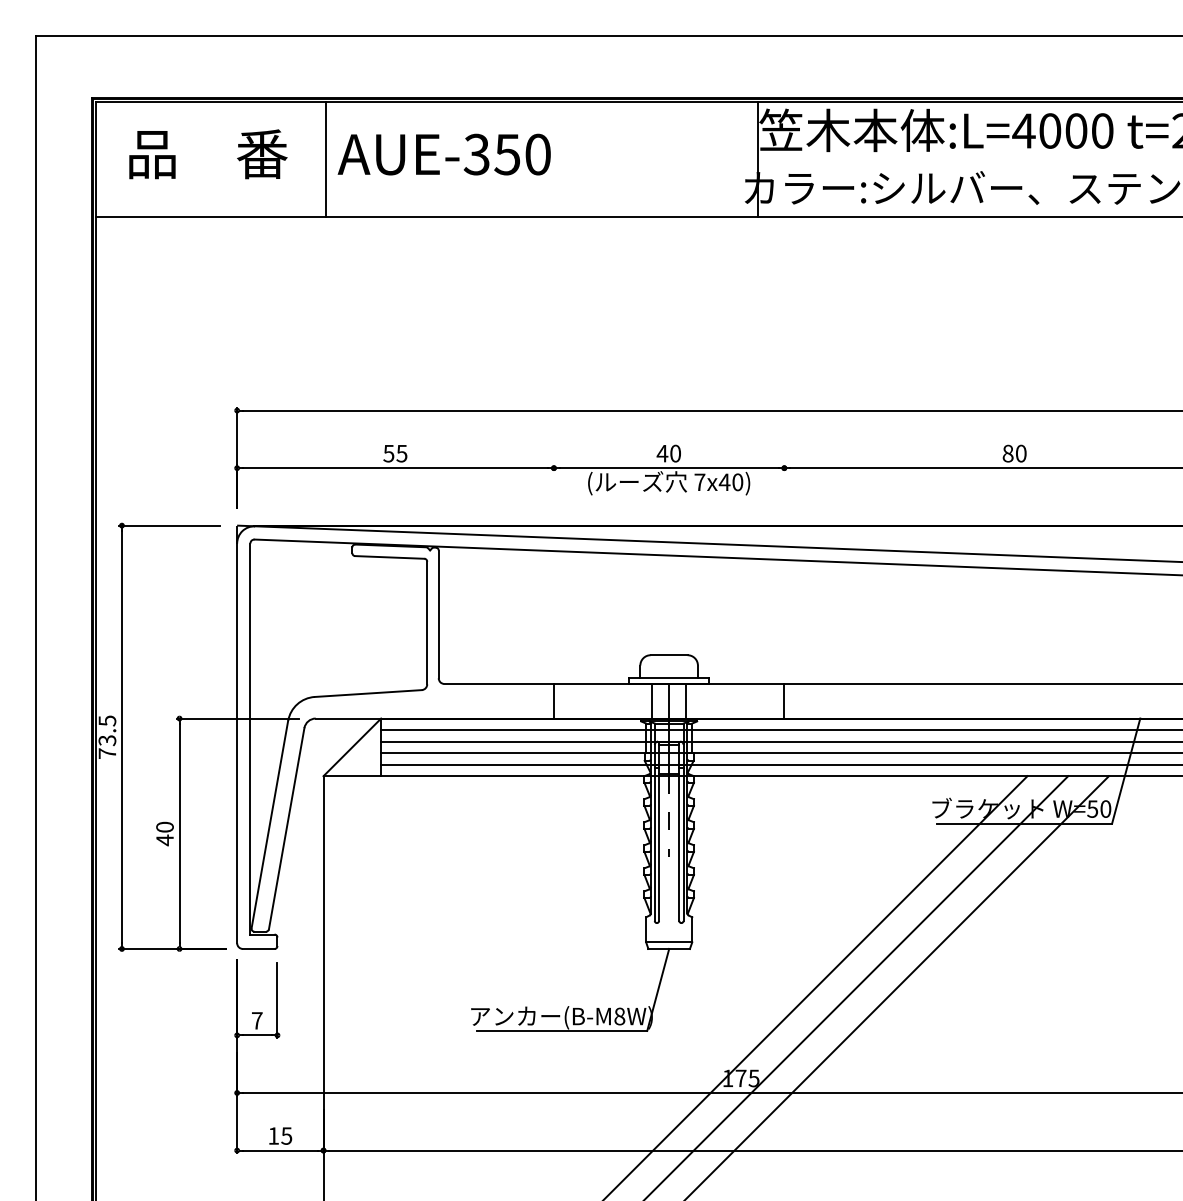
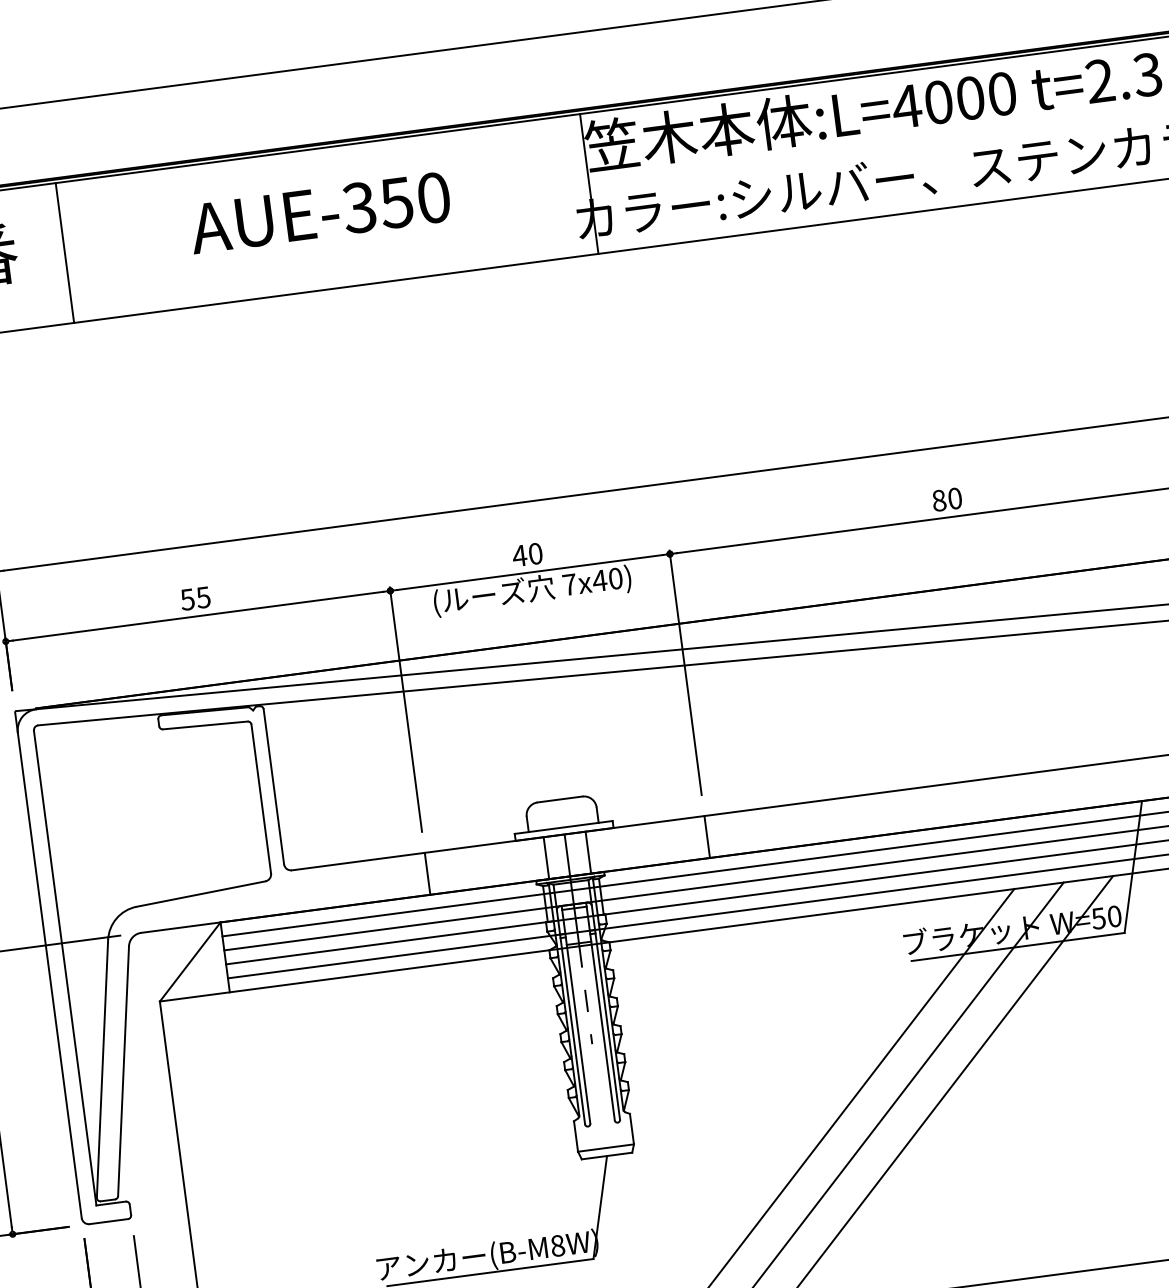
text: (443, 154) -> (319, 212), moved
line: (553, 565) -> (405, 709), added
line: (784, 565) -> (685, 672), added

